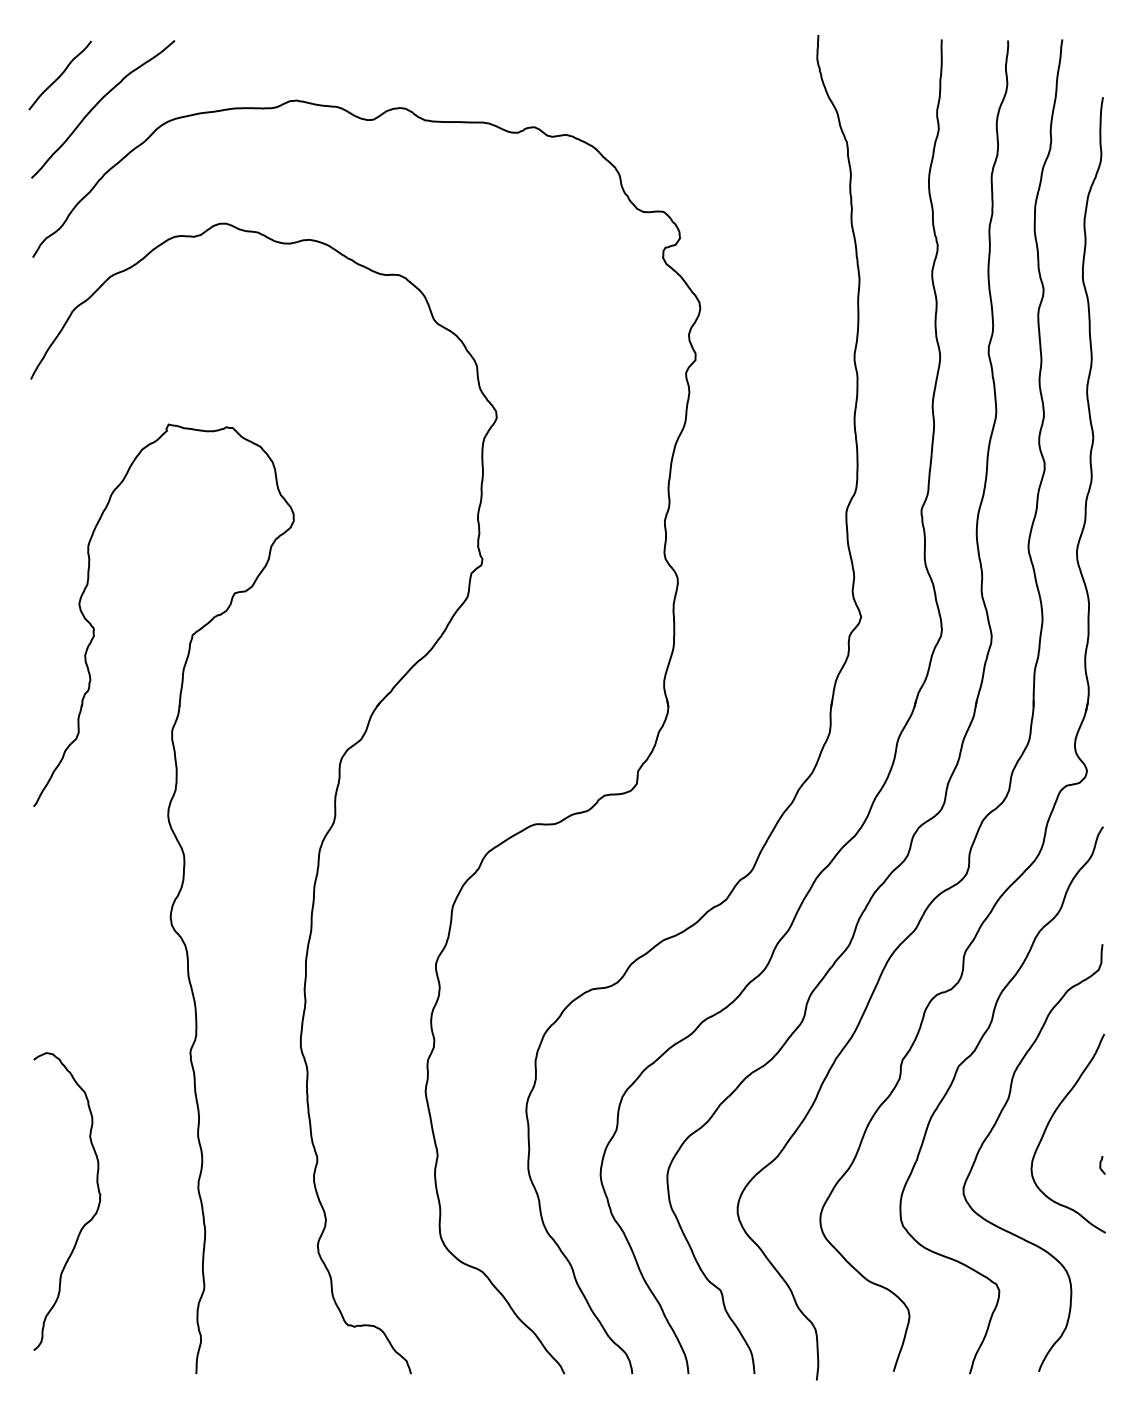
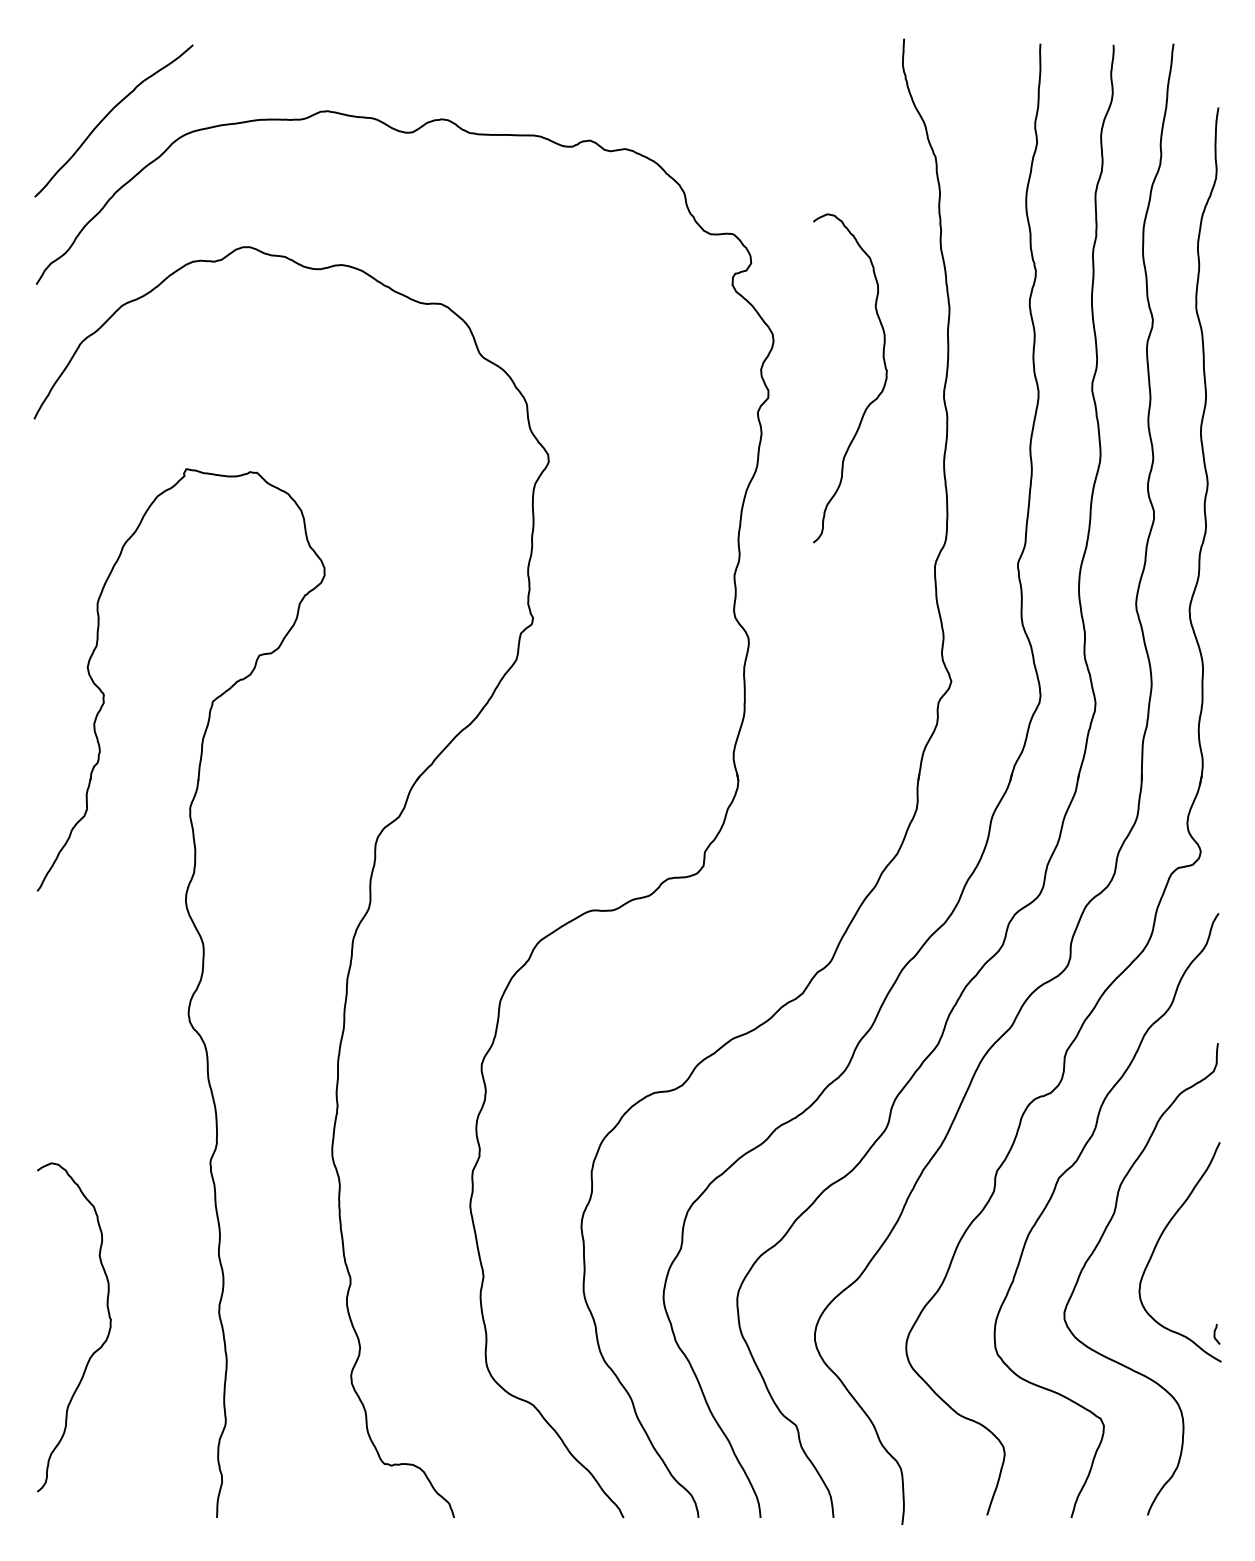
curve: (60, 75) -> (66, 83), removed
curve: (789, 362) -> (872, 400), added
curve: (1101, 1165) -> (1215, 1334), moved

